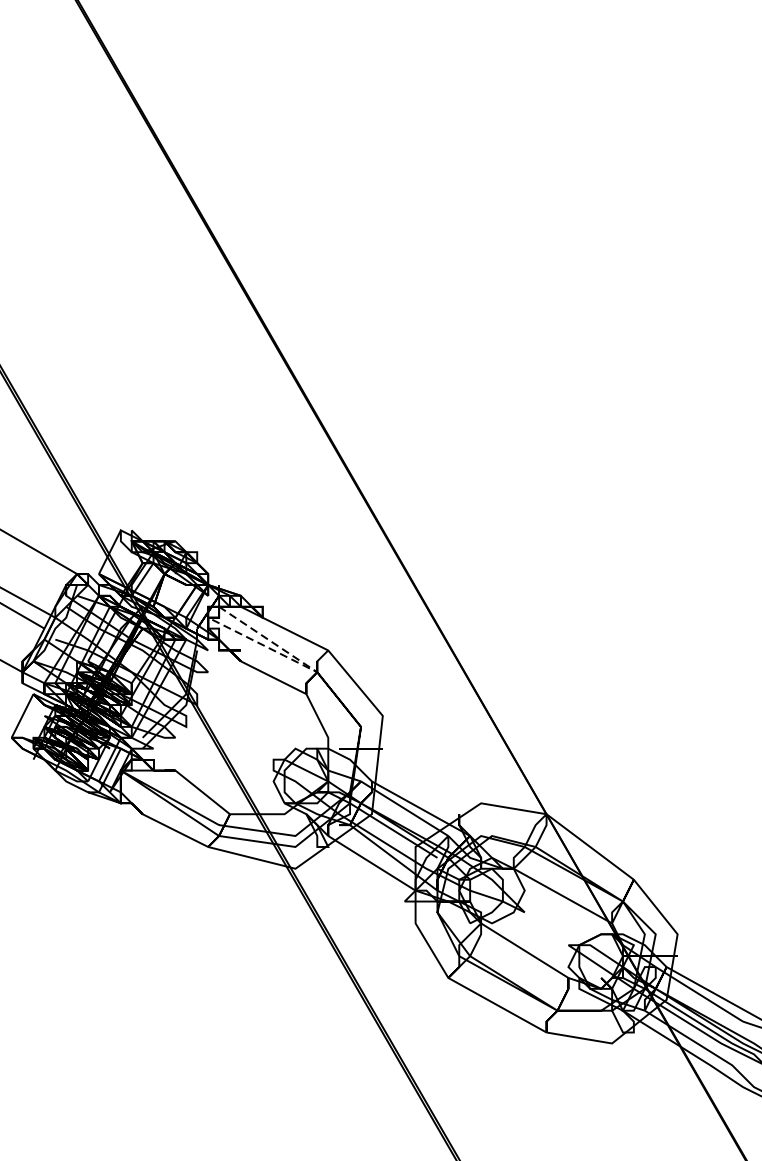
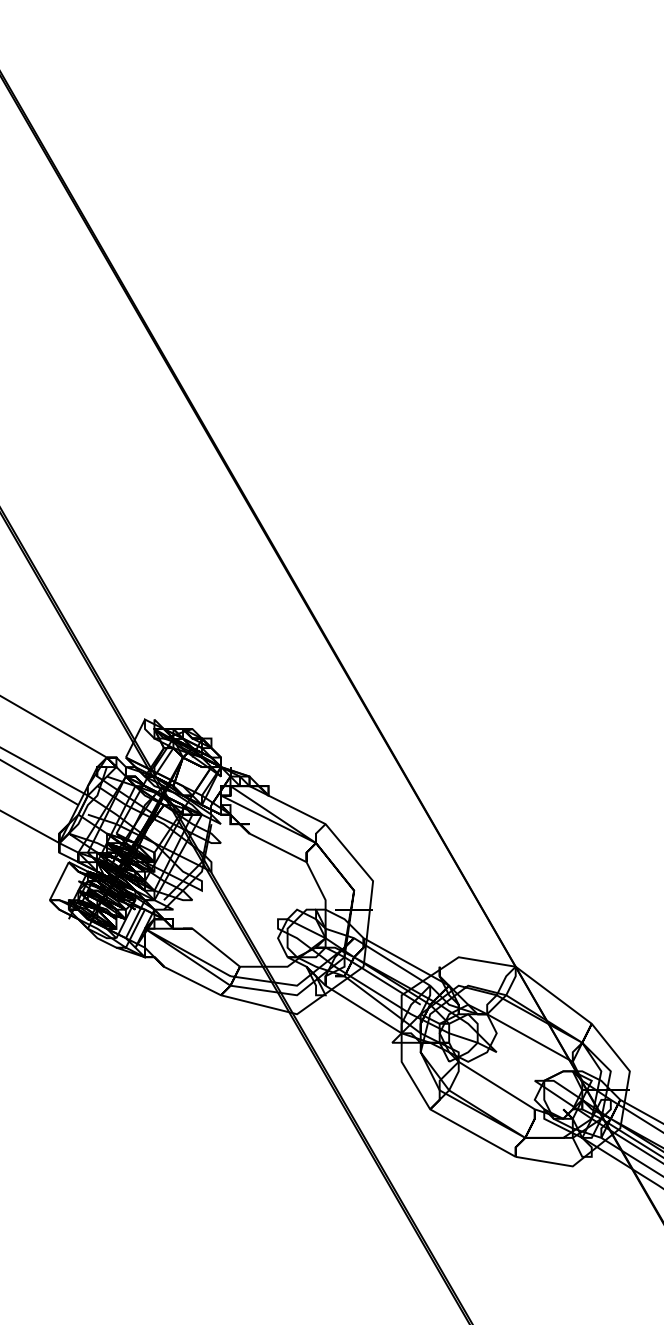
line: (315, 671) -> (314, 842), dashed -> solid

